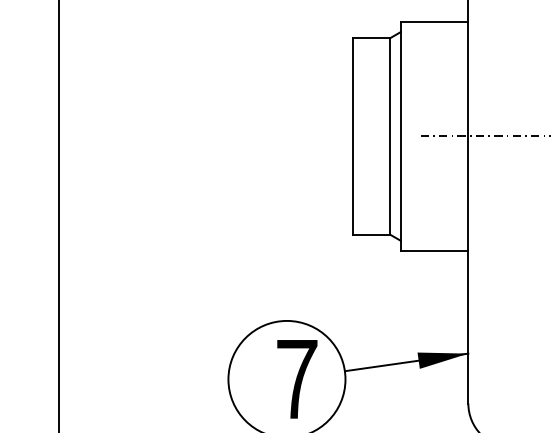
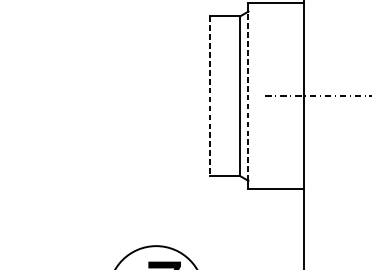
line: (400, 135) -> (248, 95), solid -> dashed
line: (352, 136) -> (209, 96), solid -> dashed

